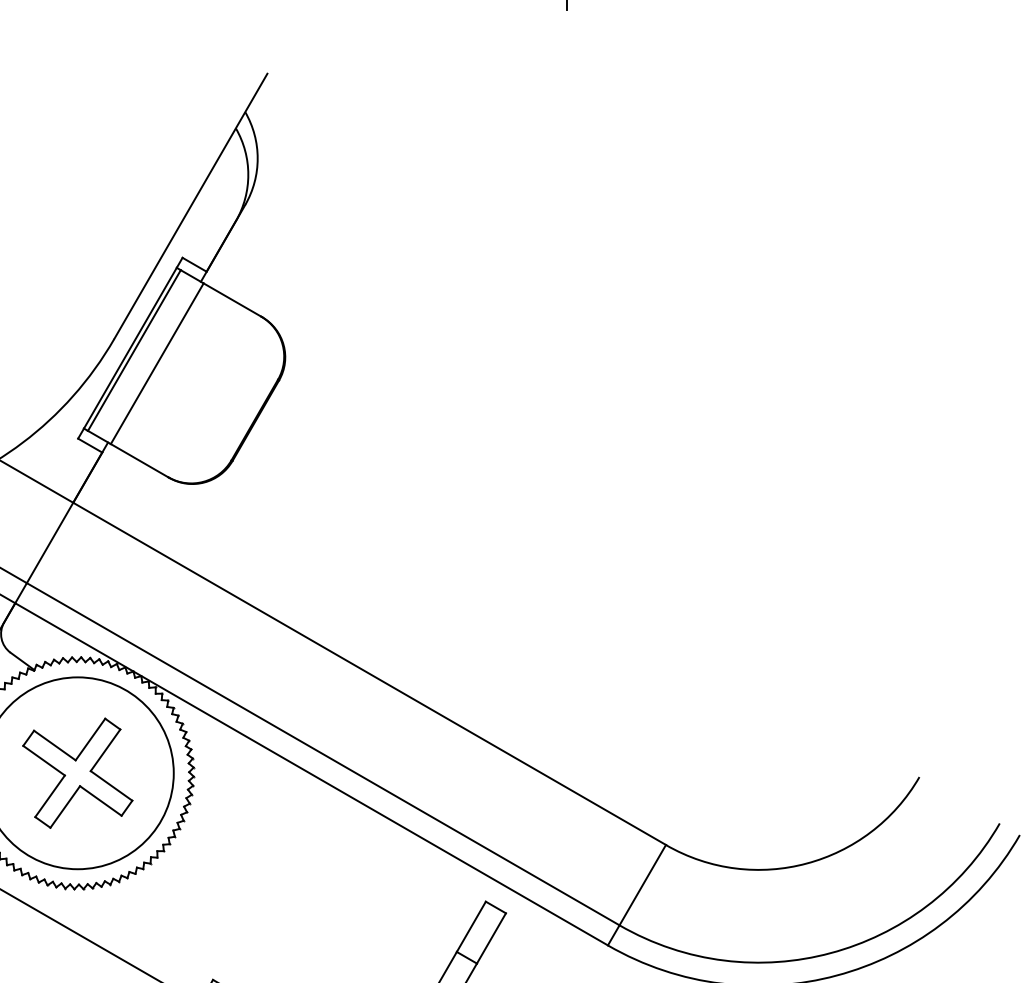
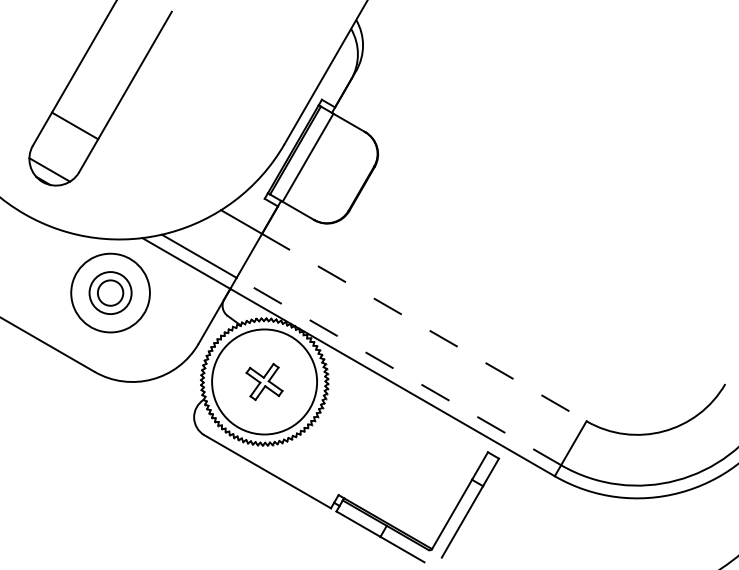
line: (369, 673) -> (424, 327), solid -> dashed
line: (322, 754) -> (398, 371), solid -> dashed
part: (77, 772) -> (264, 381), size x0.6

